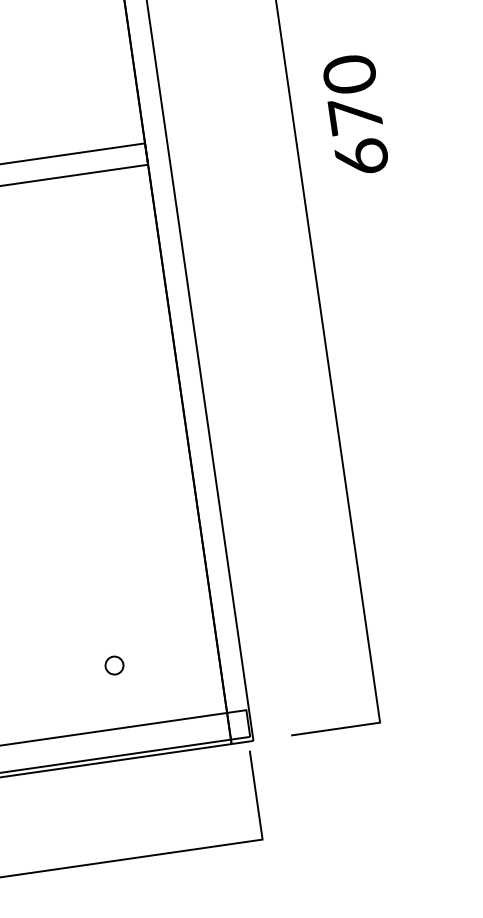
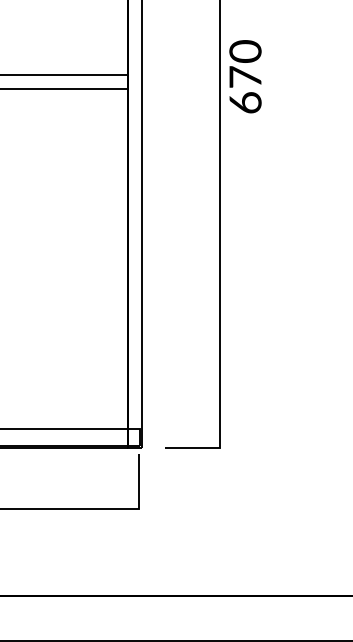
text: (355, 114) -> (245, 76), moved
part: (113, 664) -> (63, 389), removed

